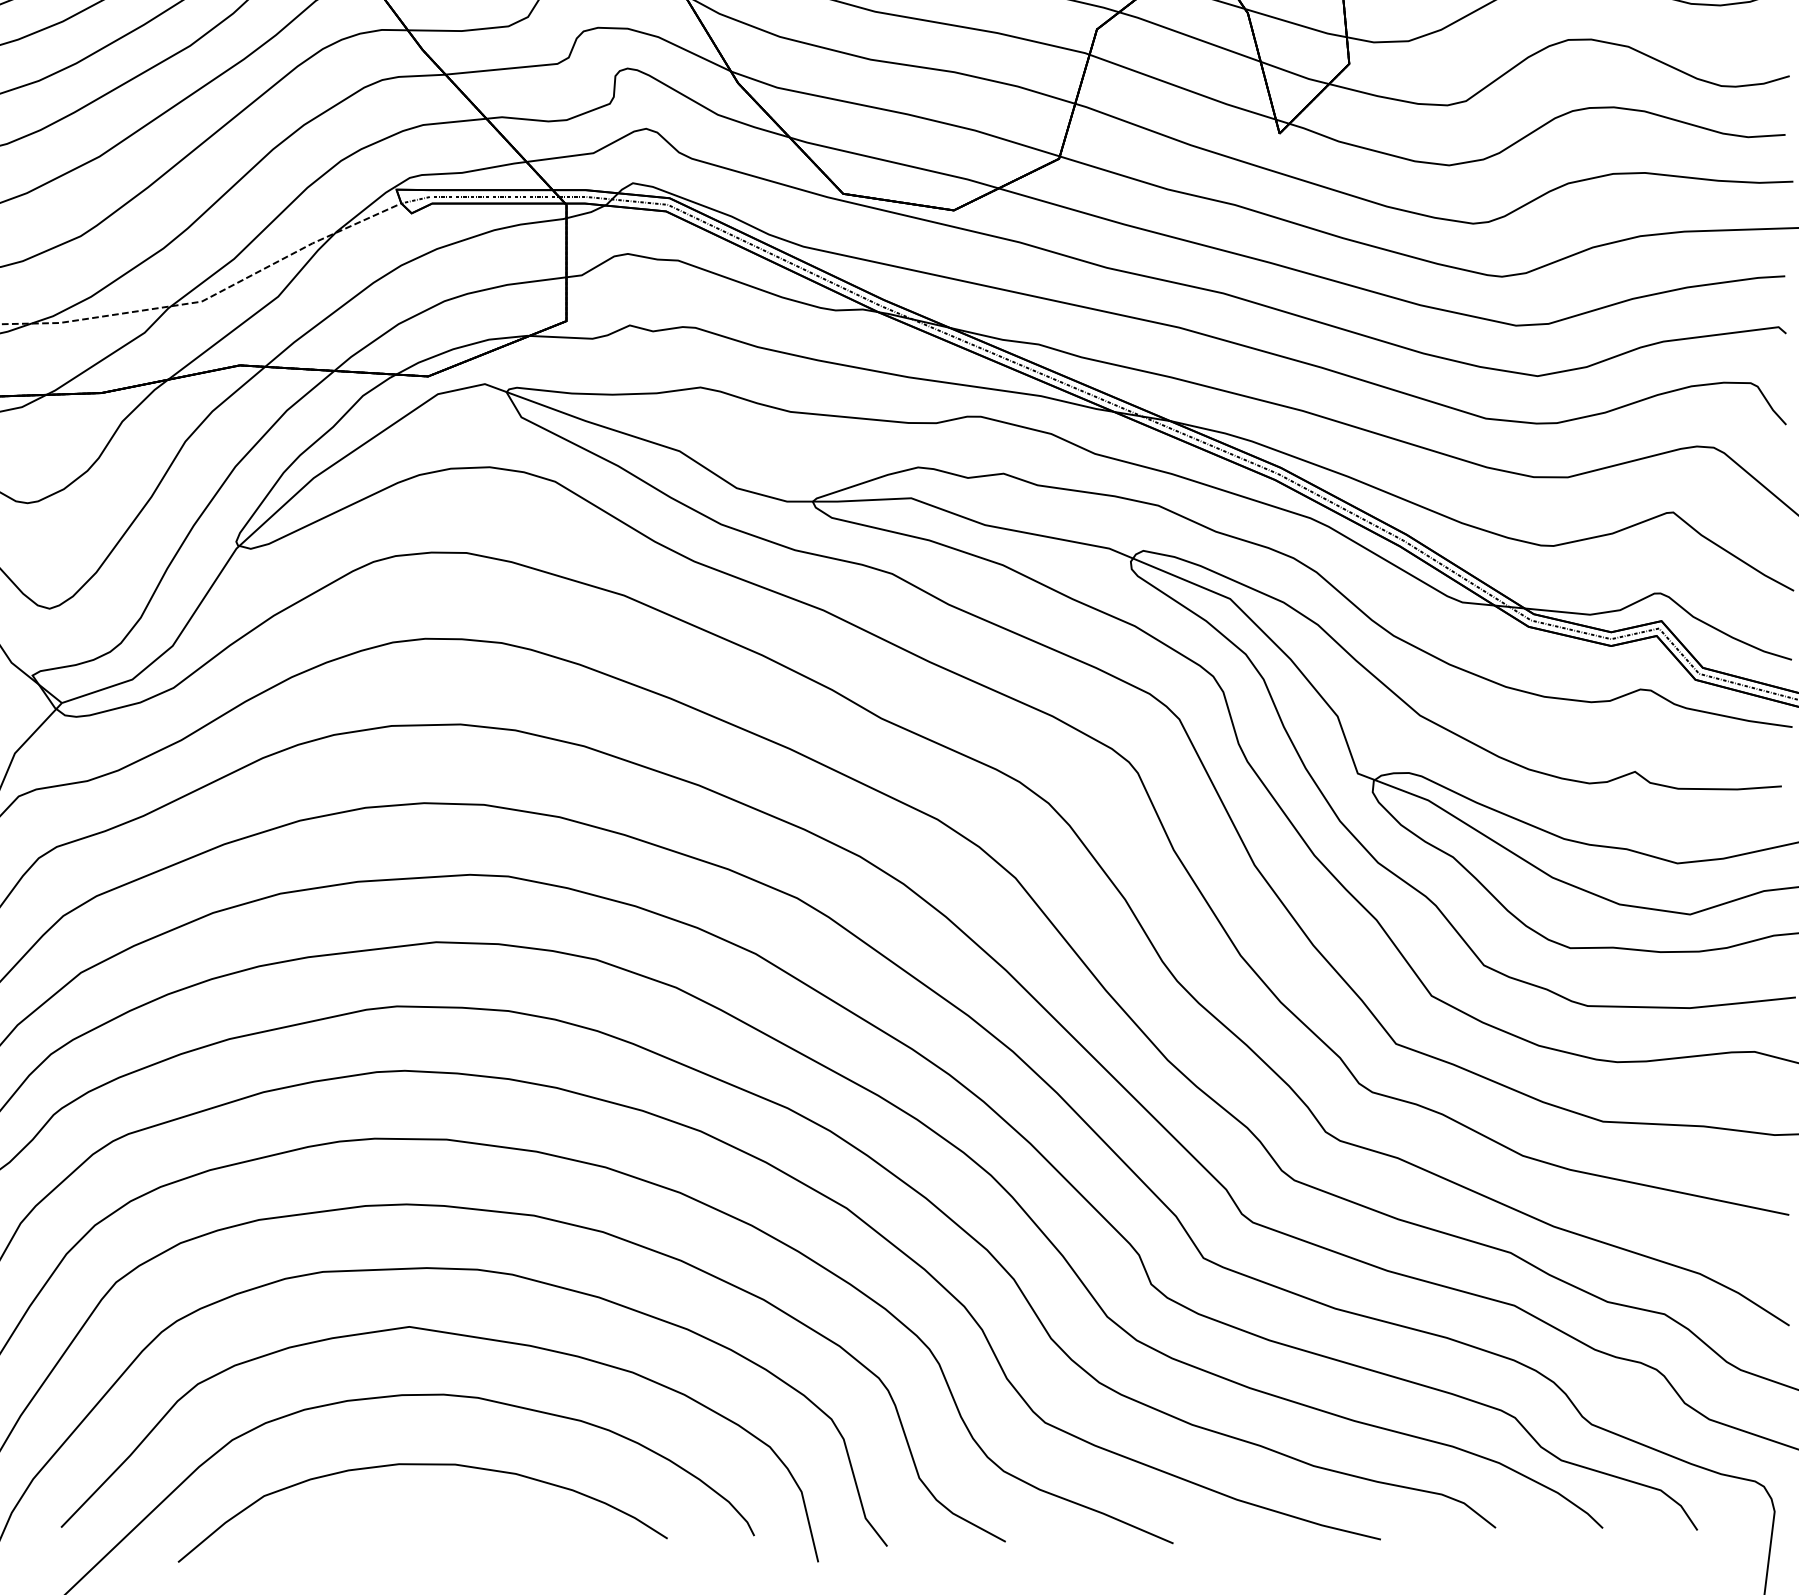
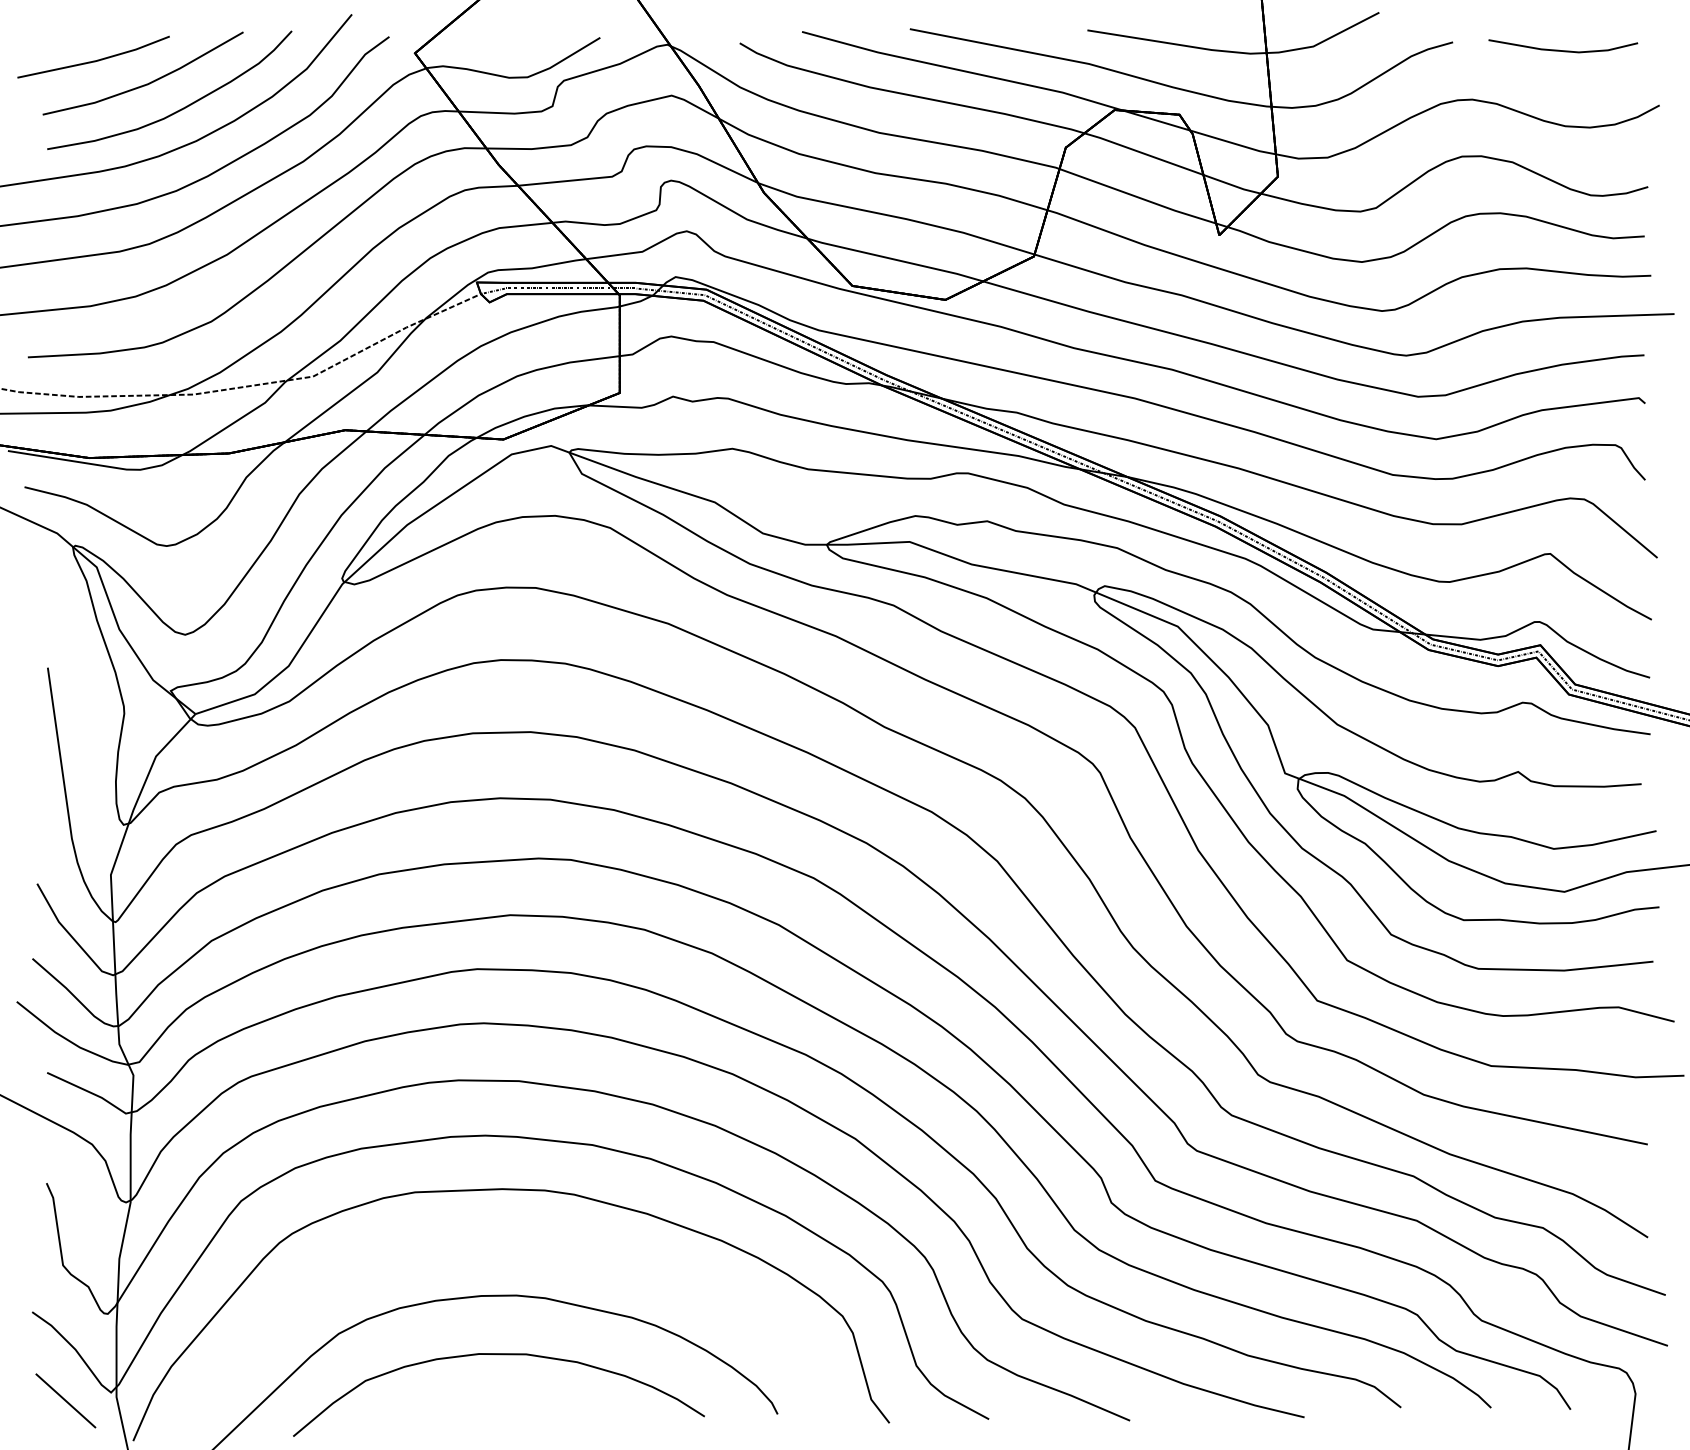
curve: (451, 1335) -> (523, 1245), removed

